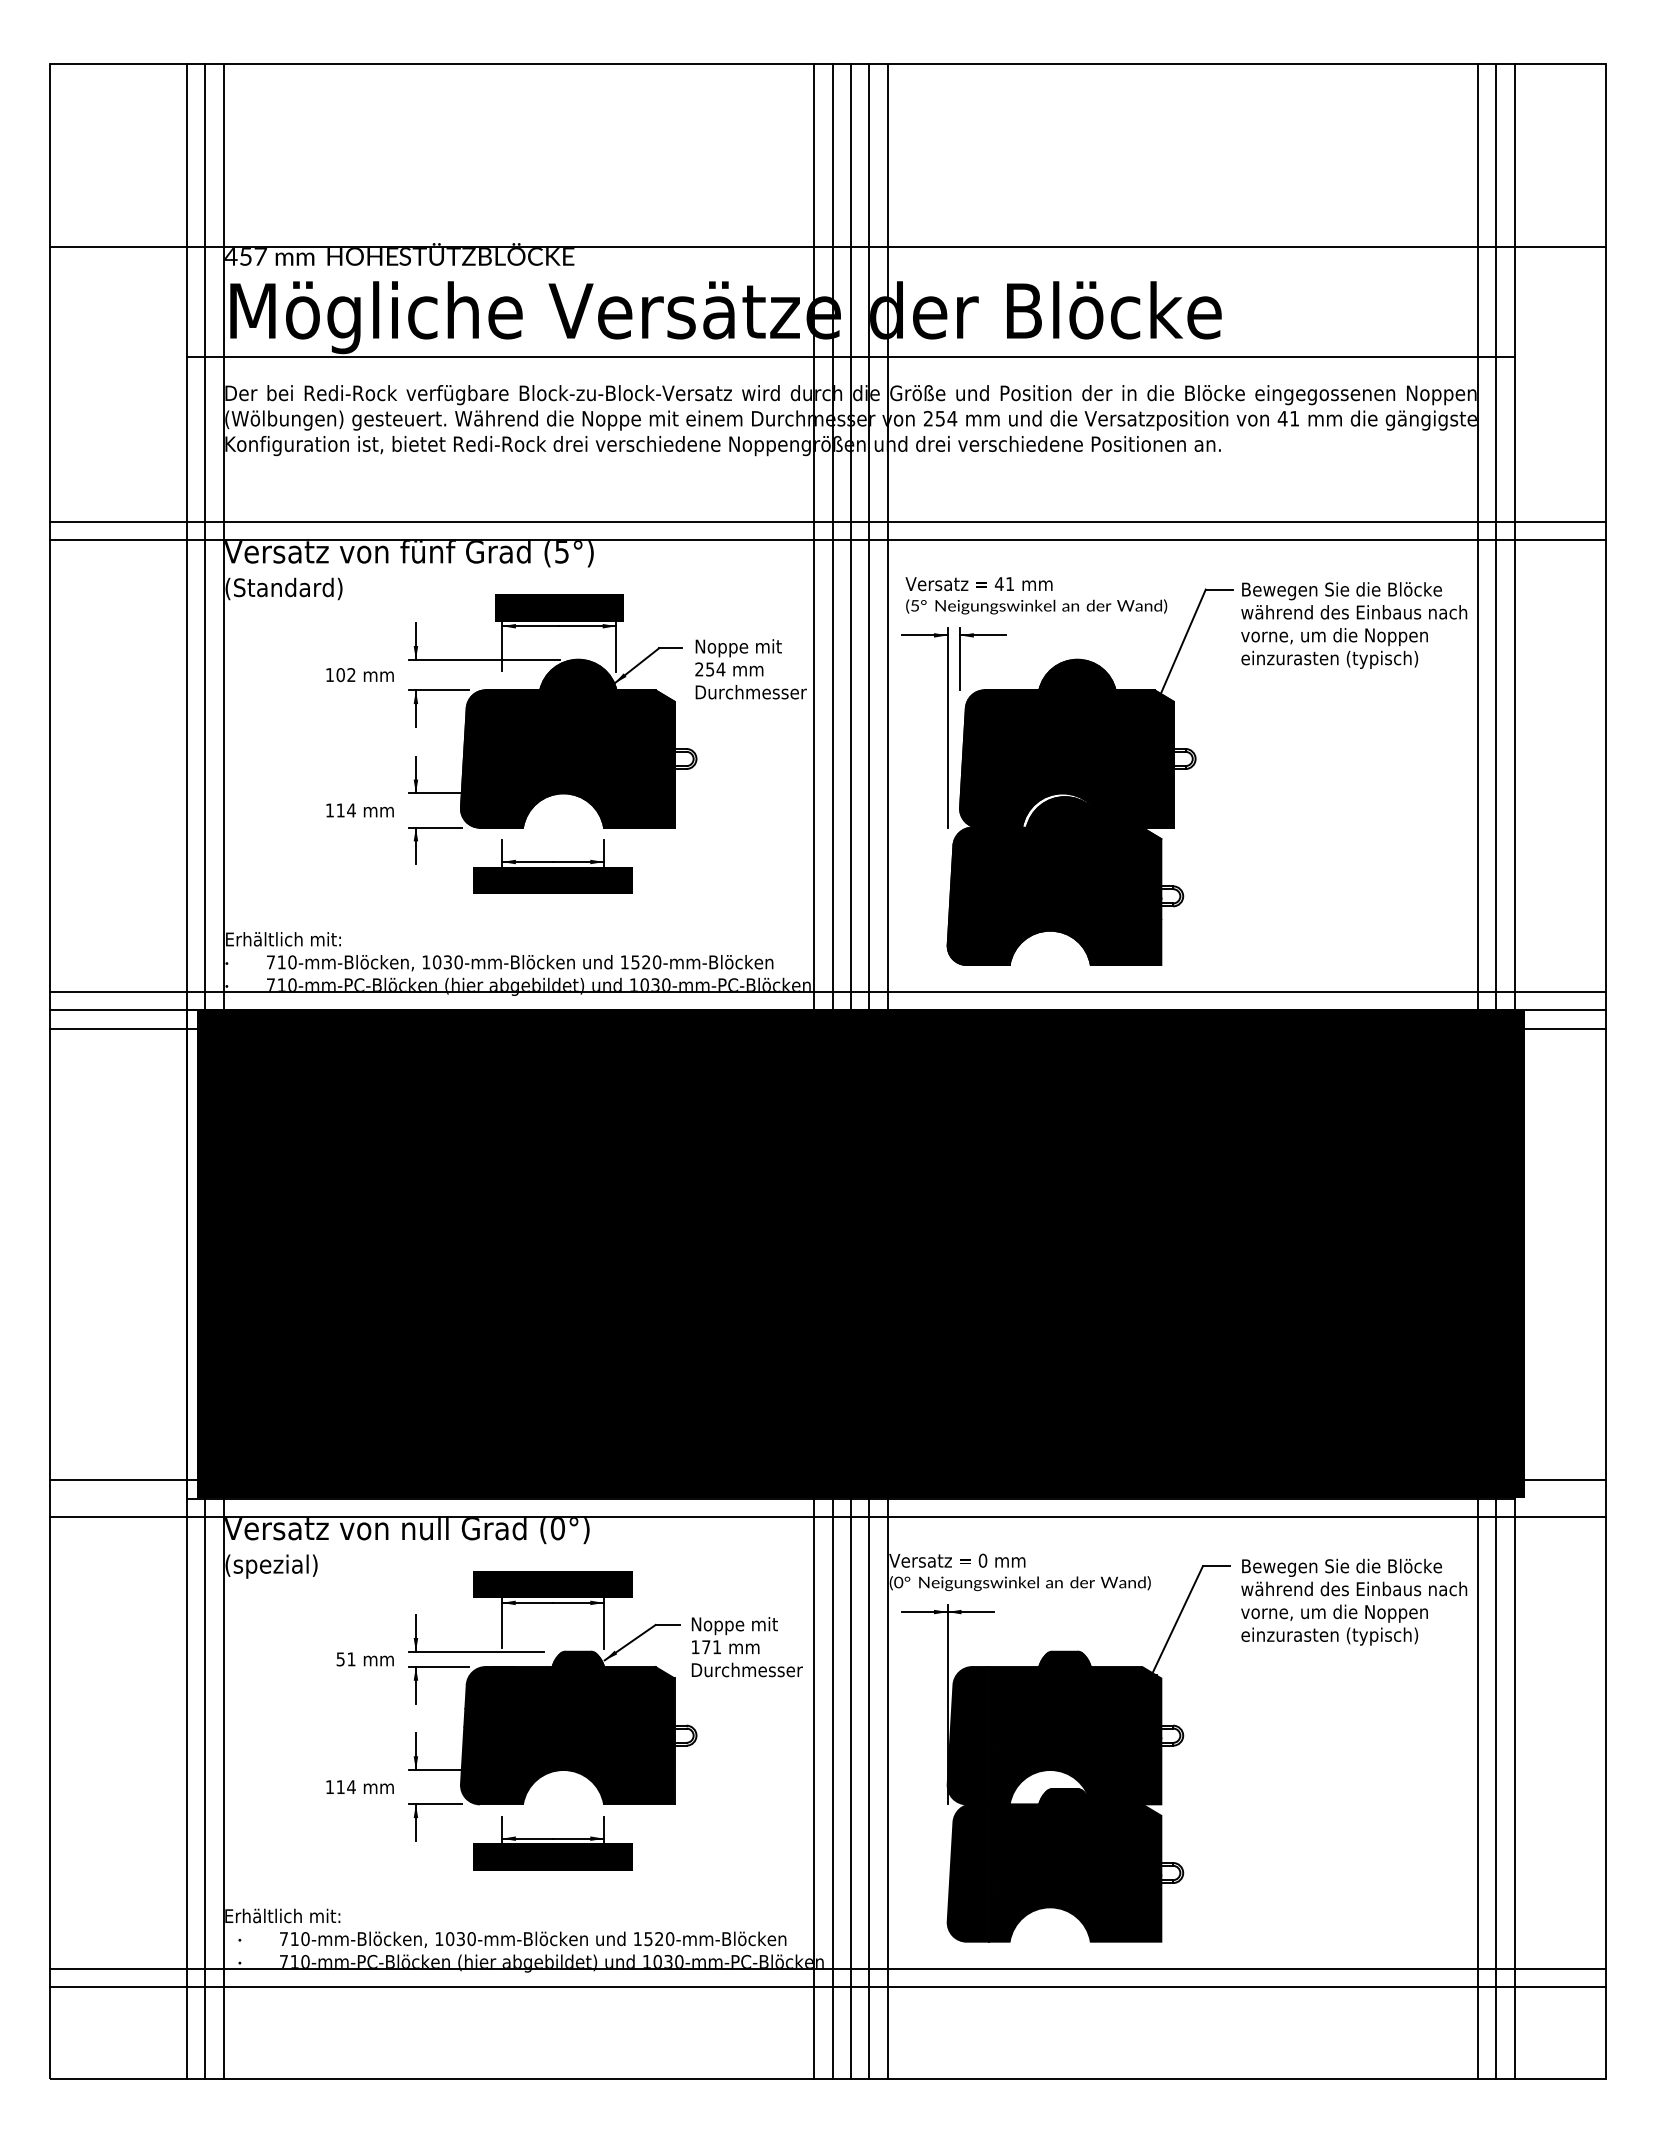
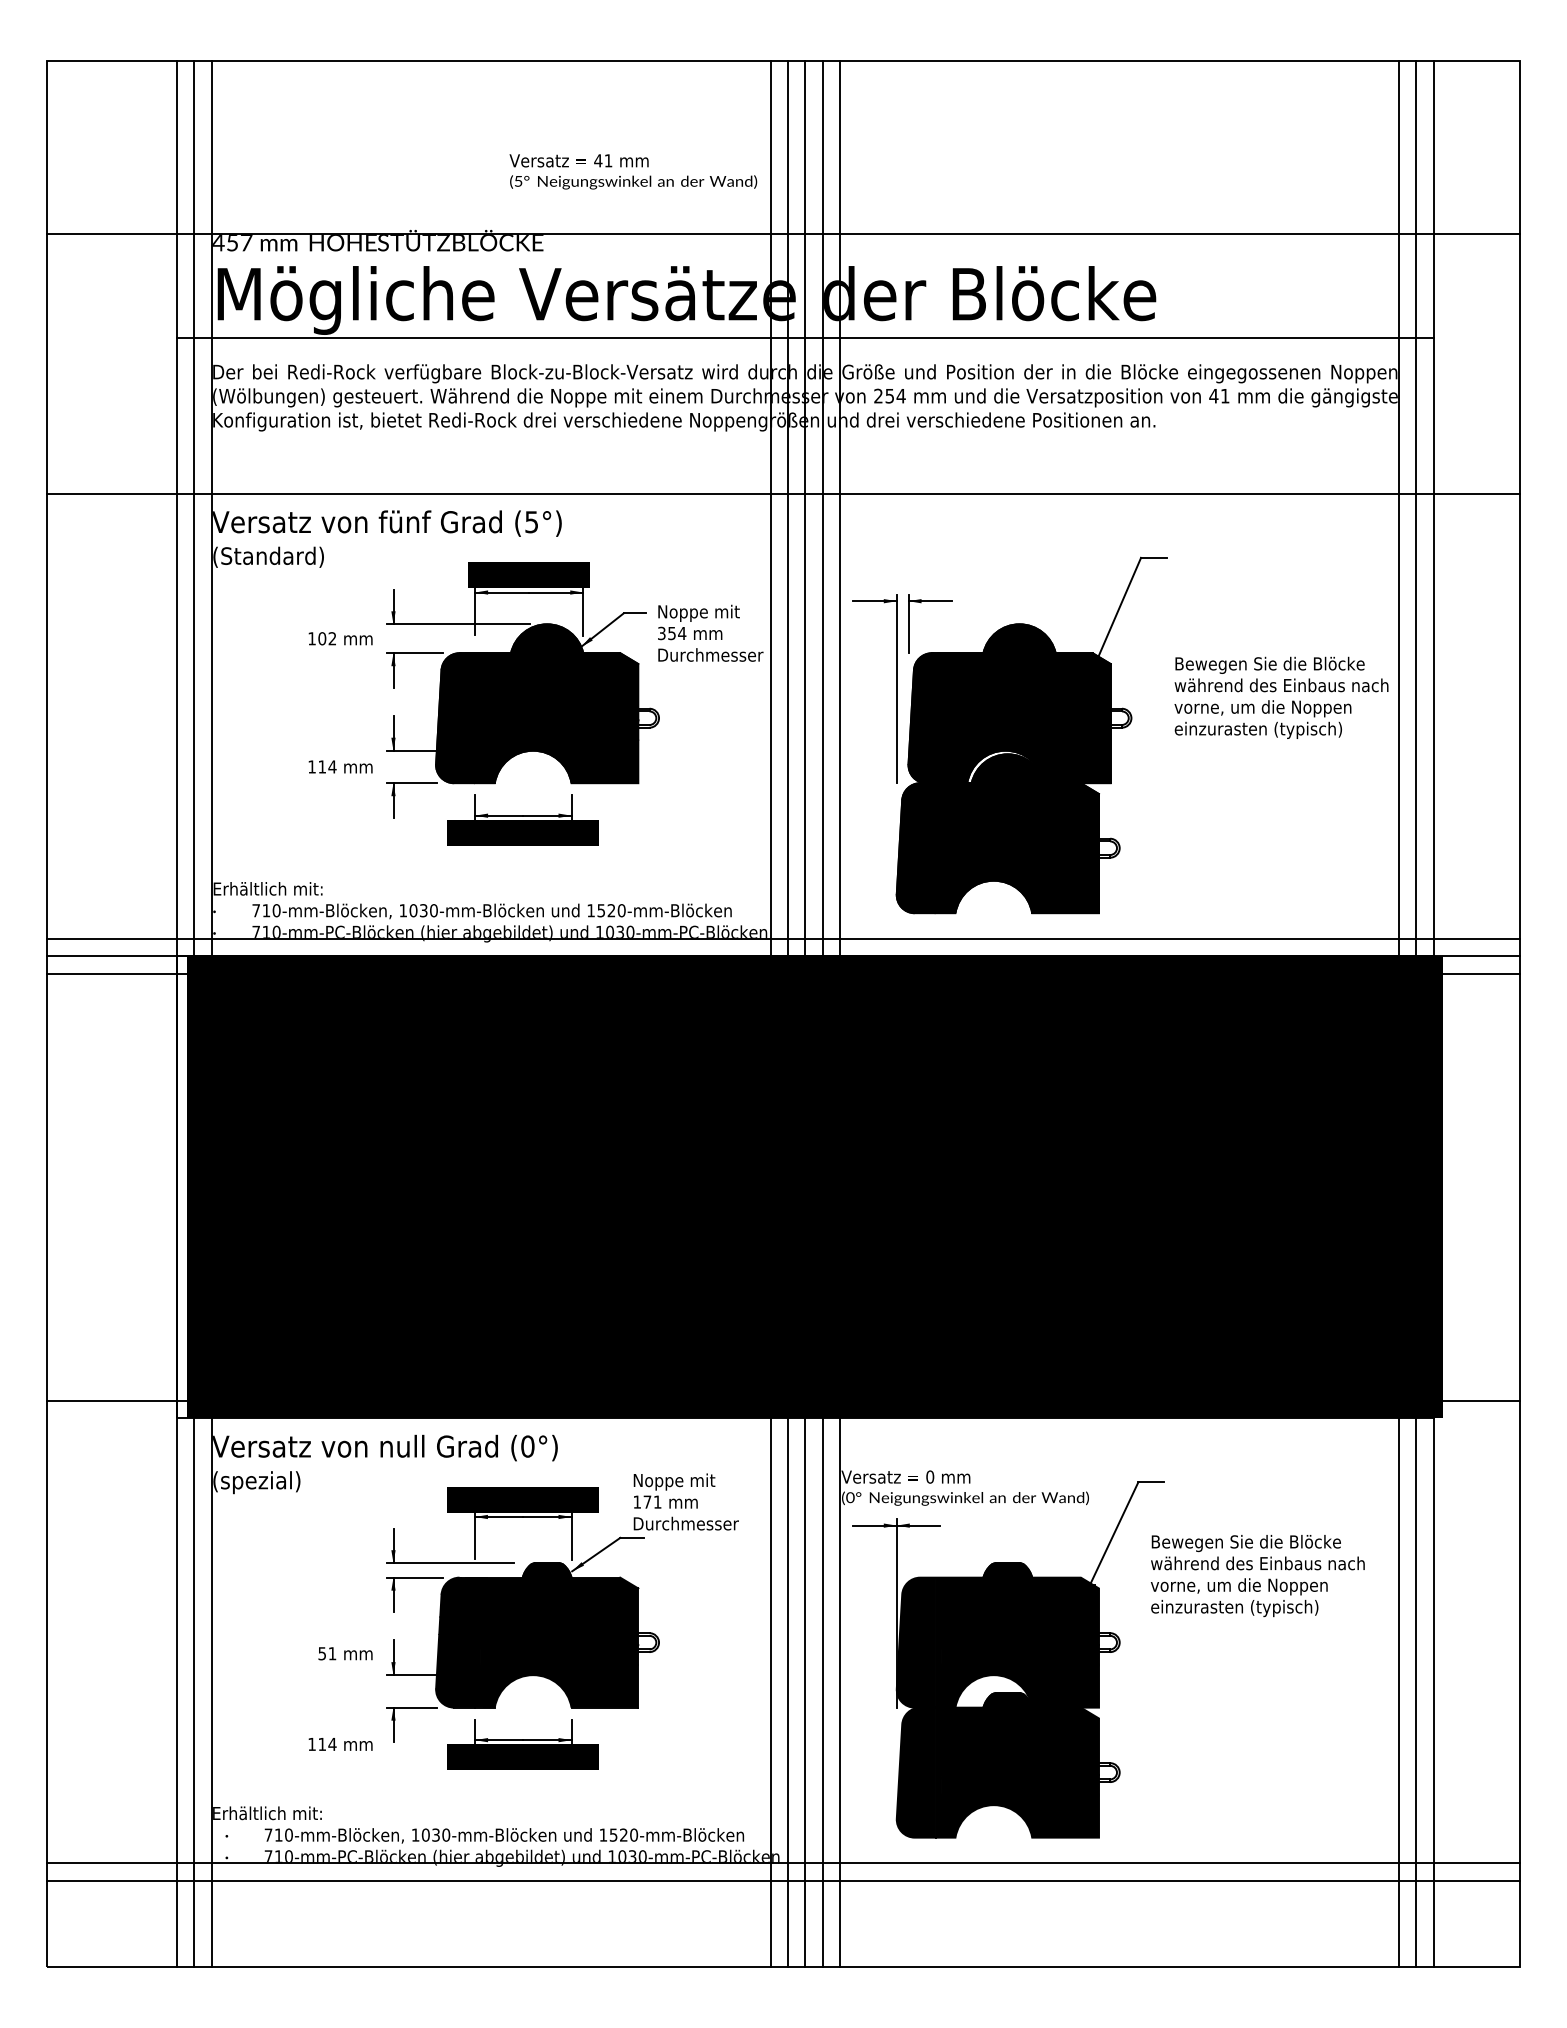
line: (827, 540) -> (783, 511), removed
text: (1036, 595) -> (633, 171), moved
text: (1354, 625) -> (1281, 697), moved
text: (699, 669) -> (661, 633), 254 -> 354
line: (827, 1517) -> (783, 1436), removed
text: (1354, 1601) -> (1258, 1575), moved
text: (746, 1647) -> (685, 1502), moved
text: (364, 1659) -> (344, 1653), moved
text: (359, 1786) -> (340, 1743), moved

